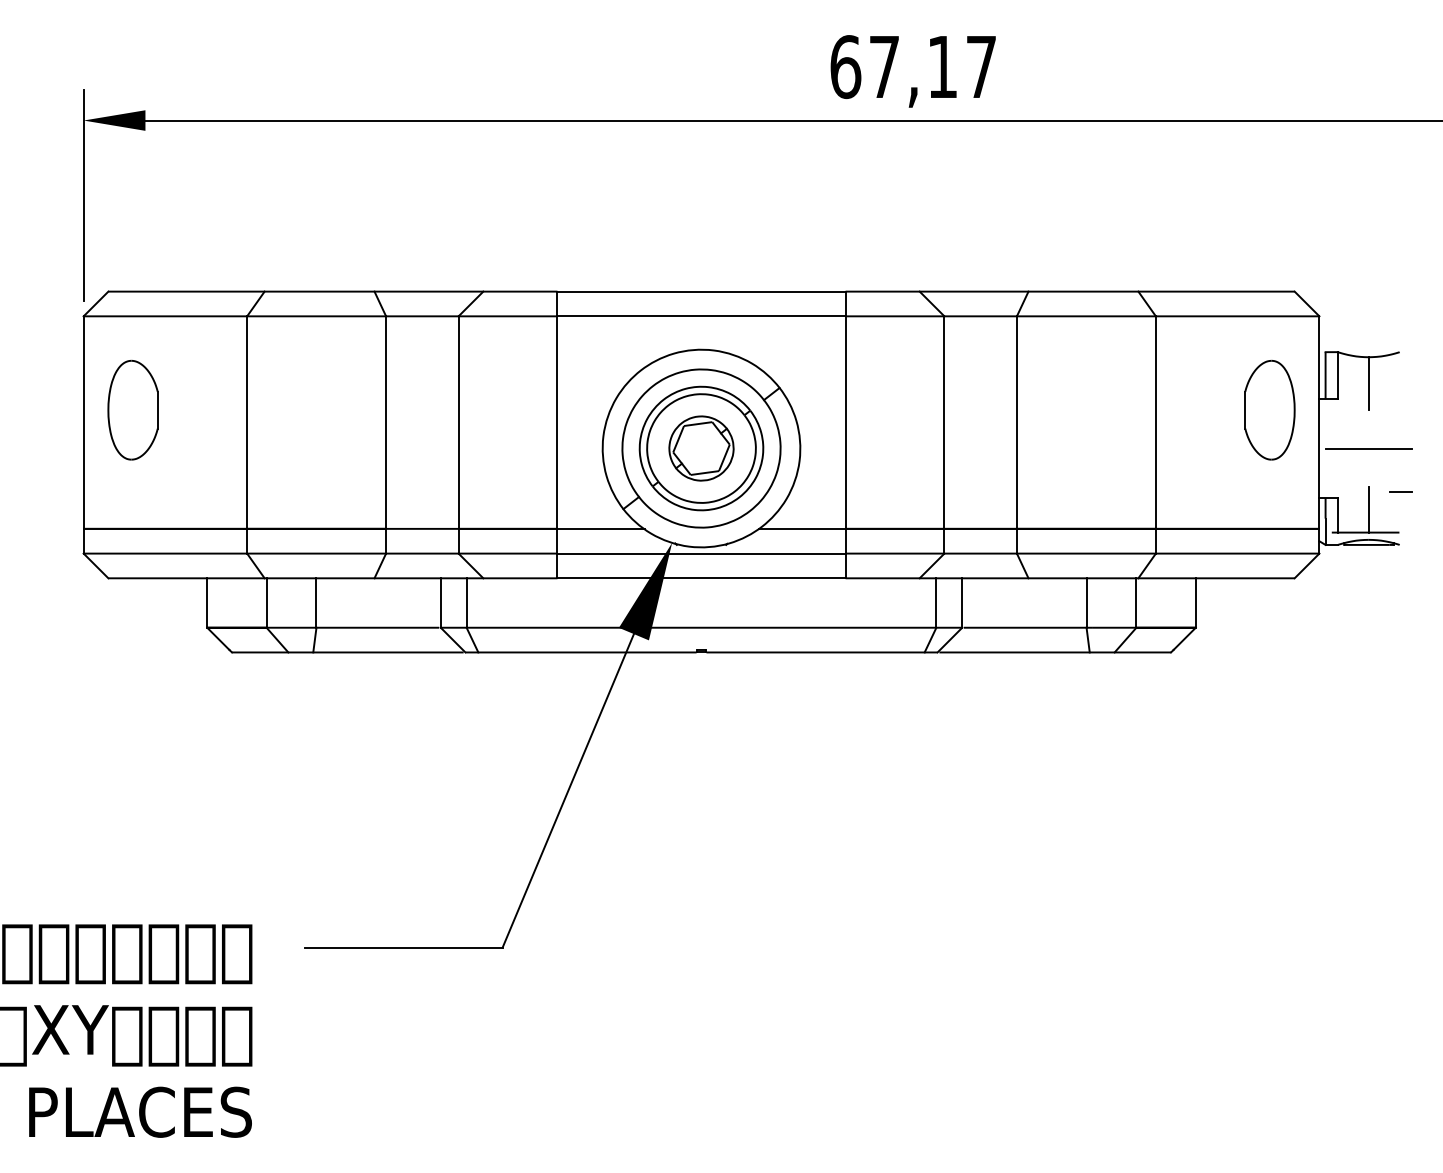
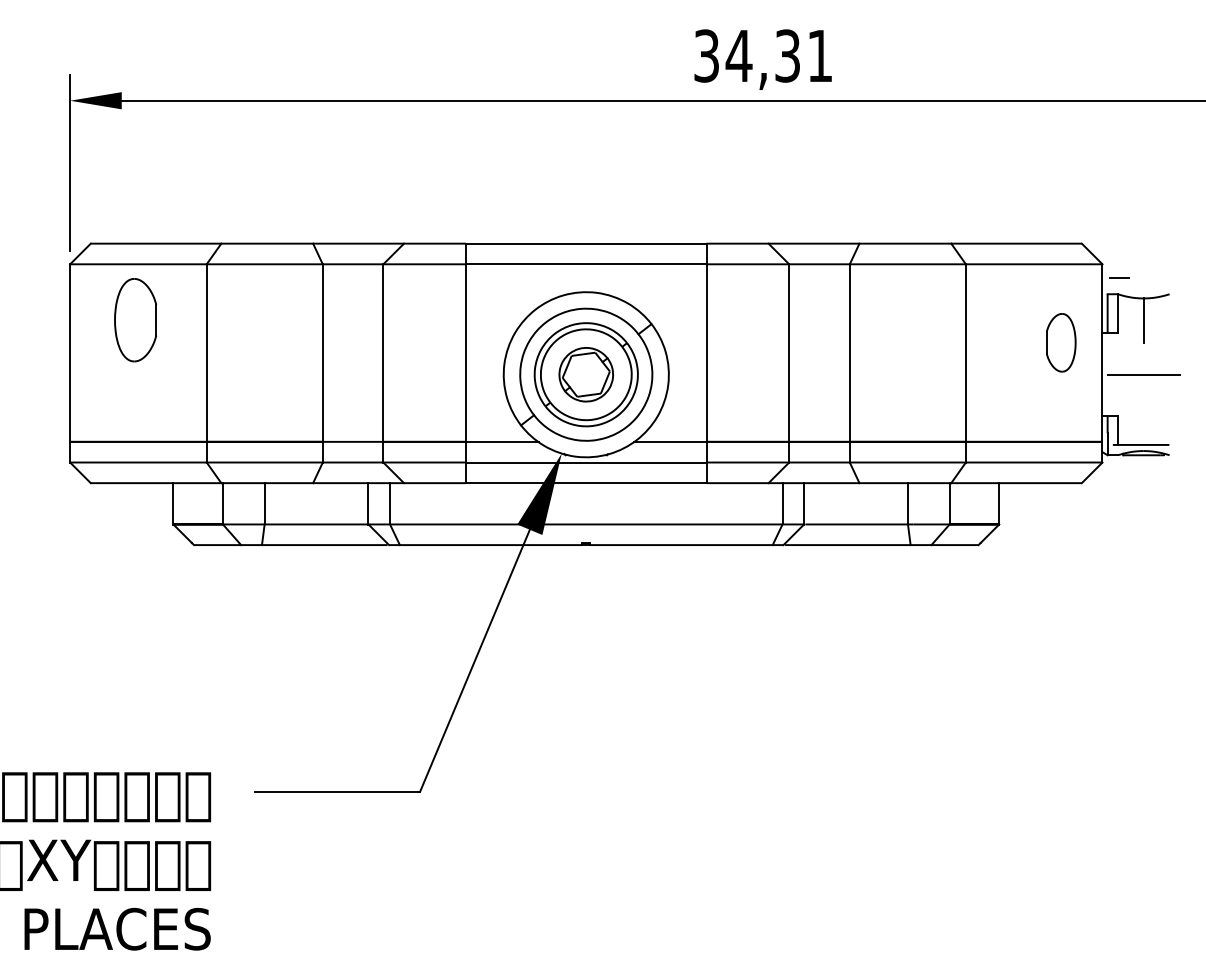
text: (912, 67) -> (762, 56), 67,17 -> 34,31
part: (132, 409) -> (135, 319), moved
part: (1269, 410) -> (1060, 342), size x0.7
line: (1400, 491) -> (1119, 276), moved
line: (1368, 509) -> (1143, 425), removed

